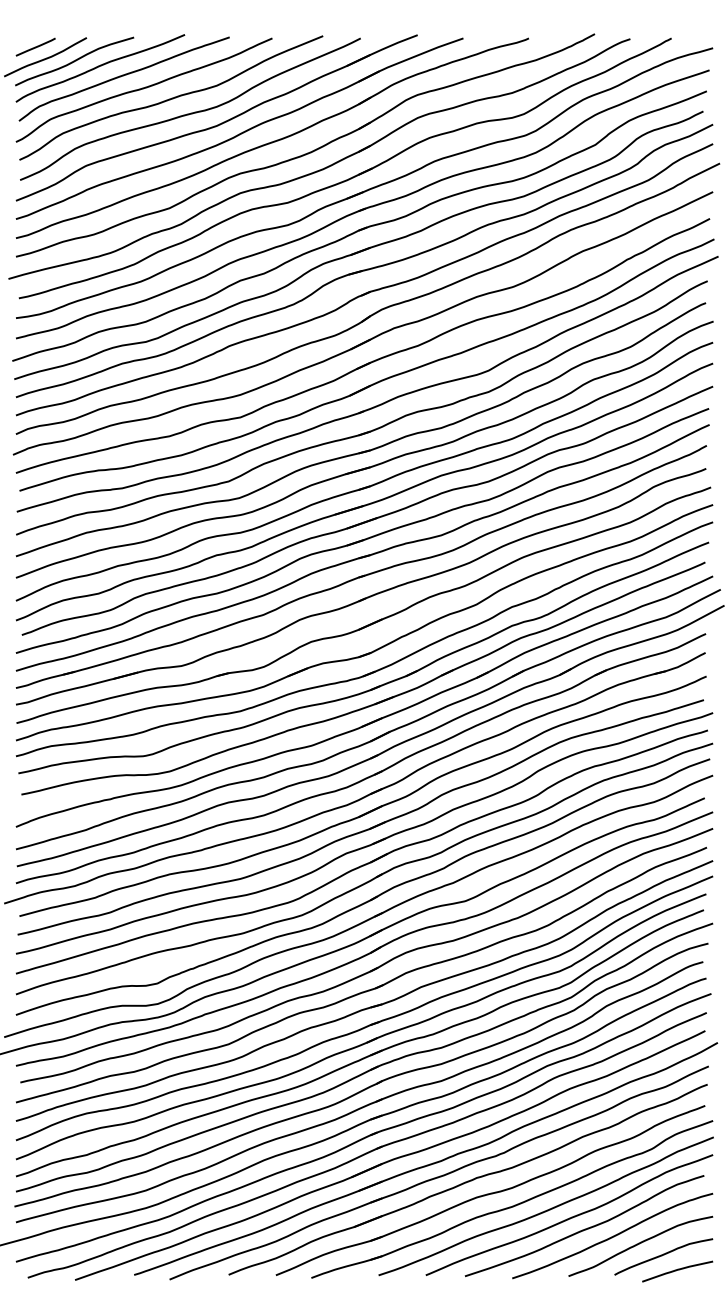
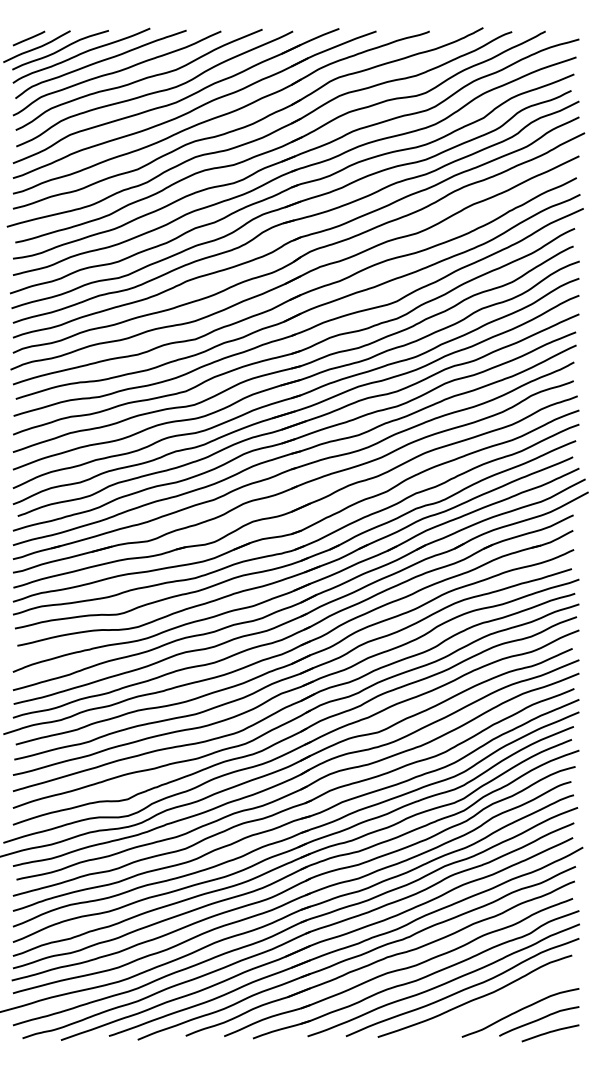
curve: (612, 1236) -> (497, 1004), removed

